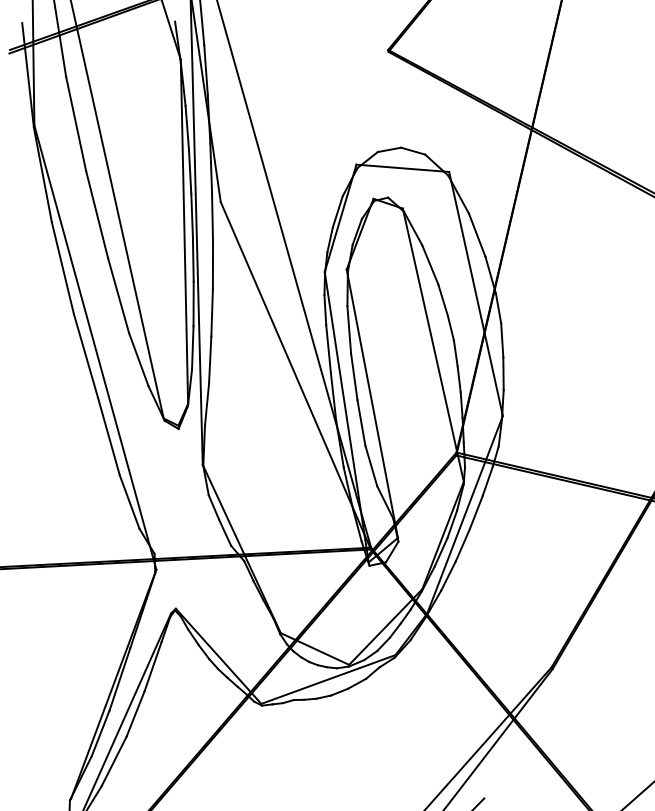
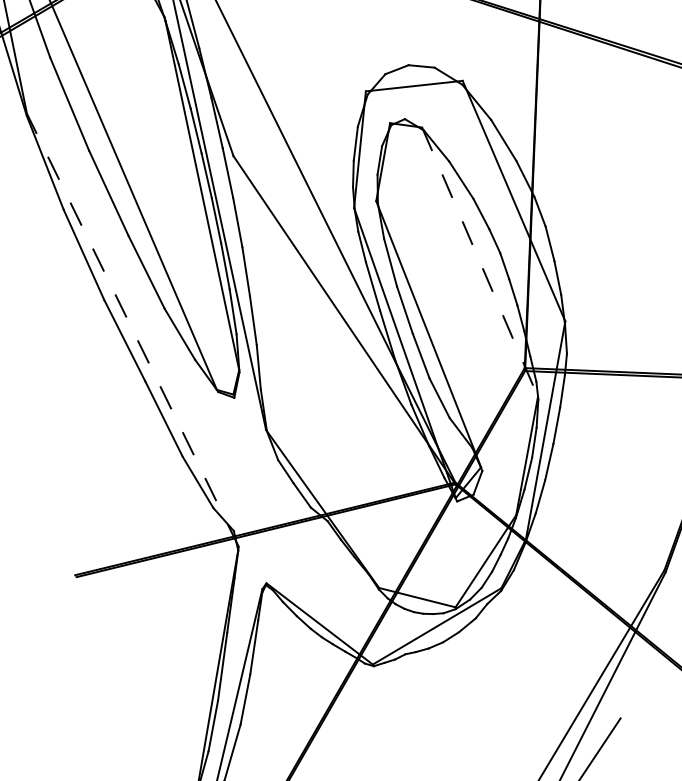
line: (433, 345) -> (480, 262), solid -> dashed
line: (95, 347) -> (132, 330), solid -> dashed

